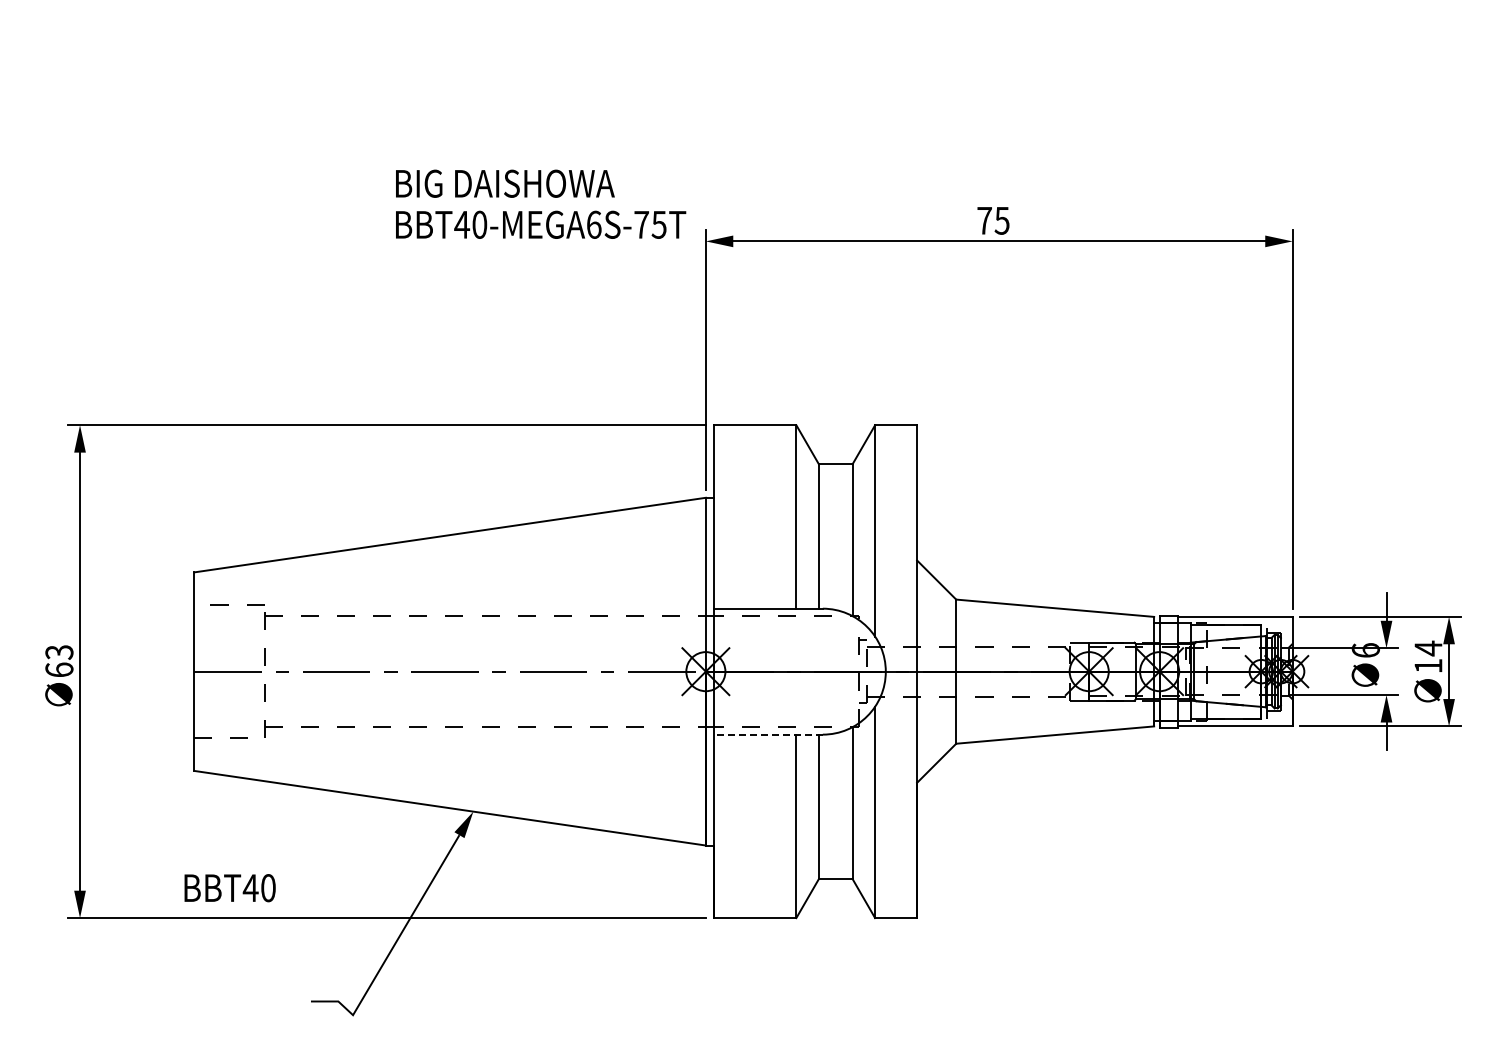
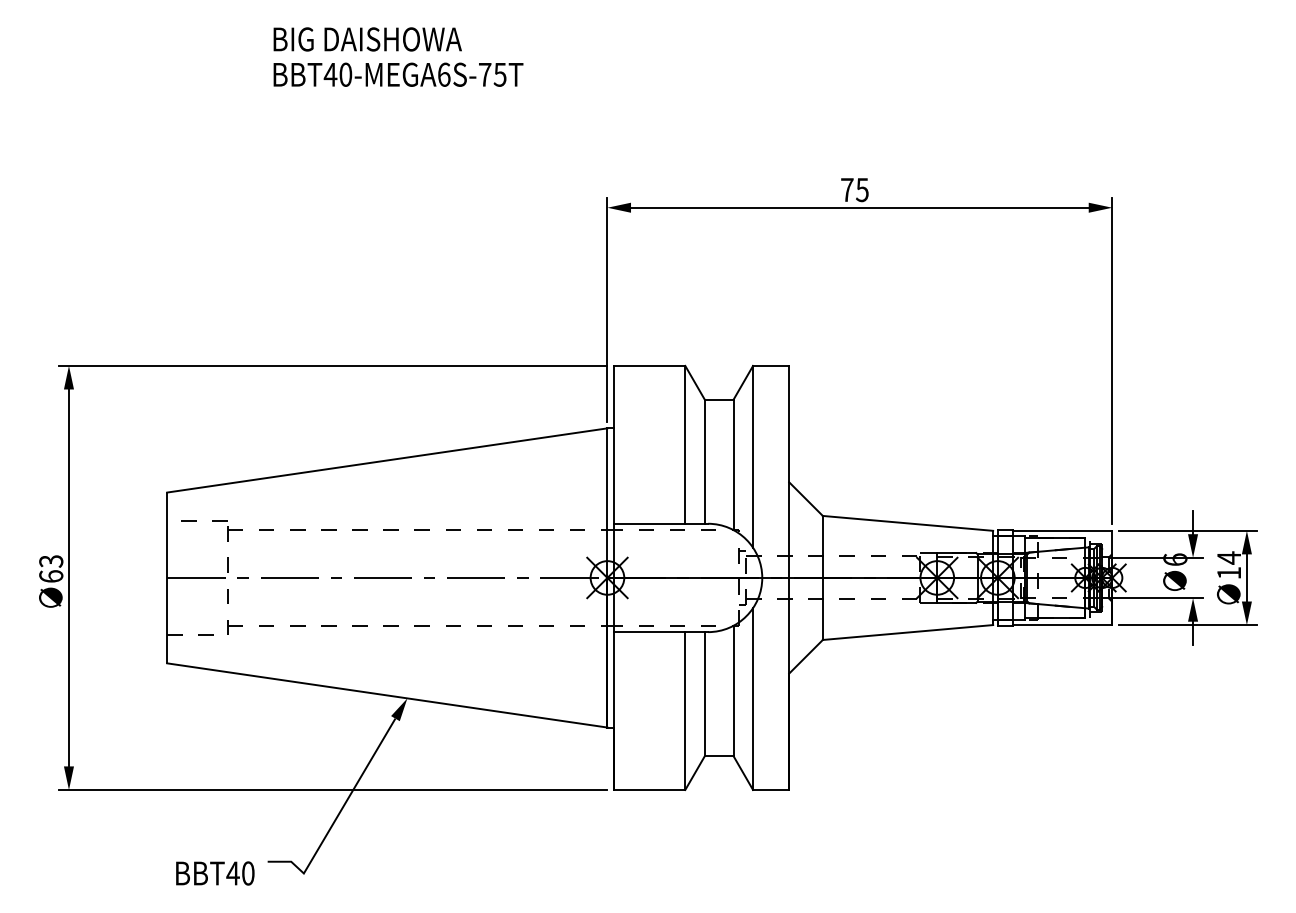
text: (541, 203) -> (398, 56), moved
line: (768, 734) -> (661, 632), dashed -> solid
text: (229, 888) -> (214, 873), moved

